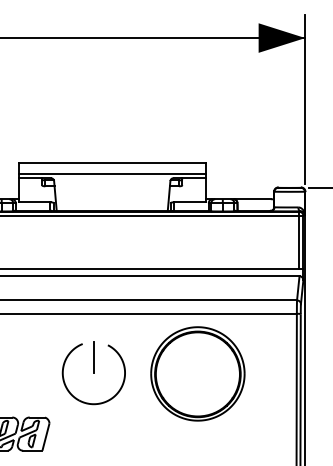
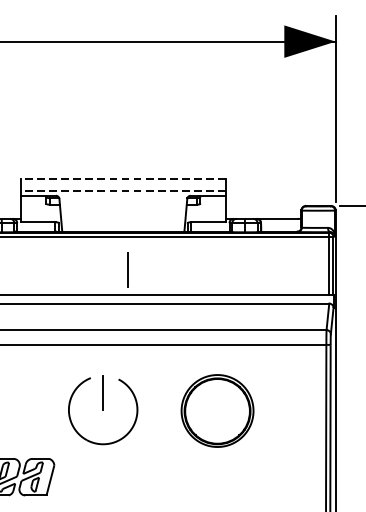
line: (111, 162) -> (122, 178), solid -> dashed
line: (111, 173) -> (122, 190), solid -> dashed
line: (116, 245) -> (128, 269), added
part: (197, 373) -> (217, 410), size x0.7

